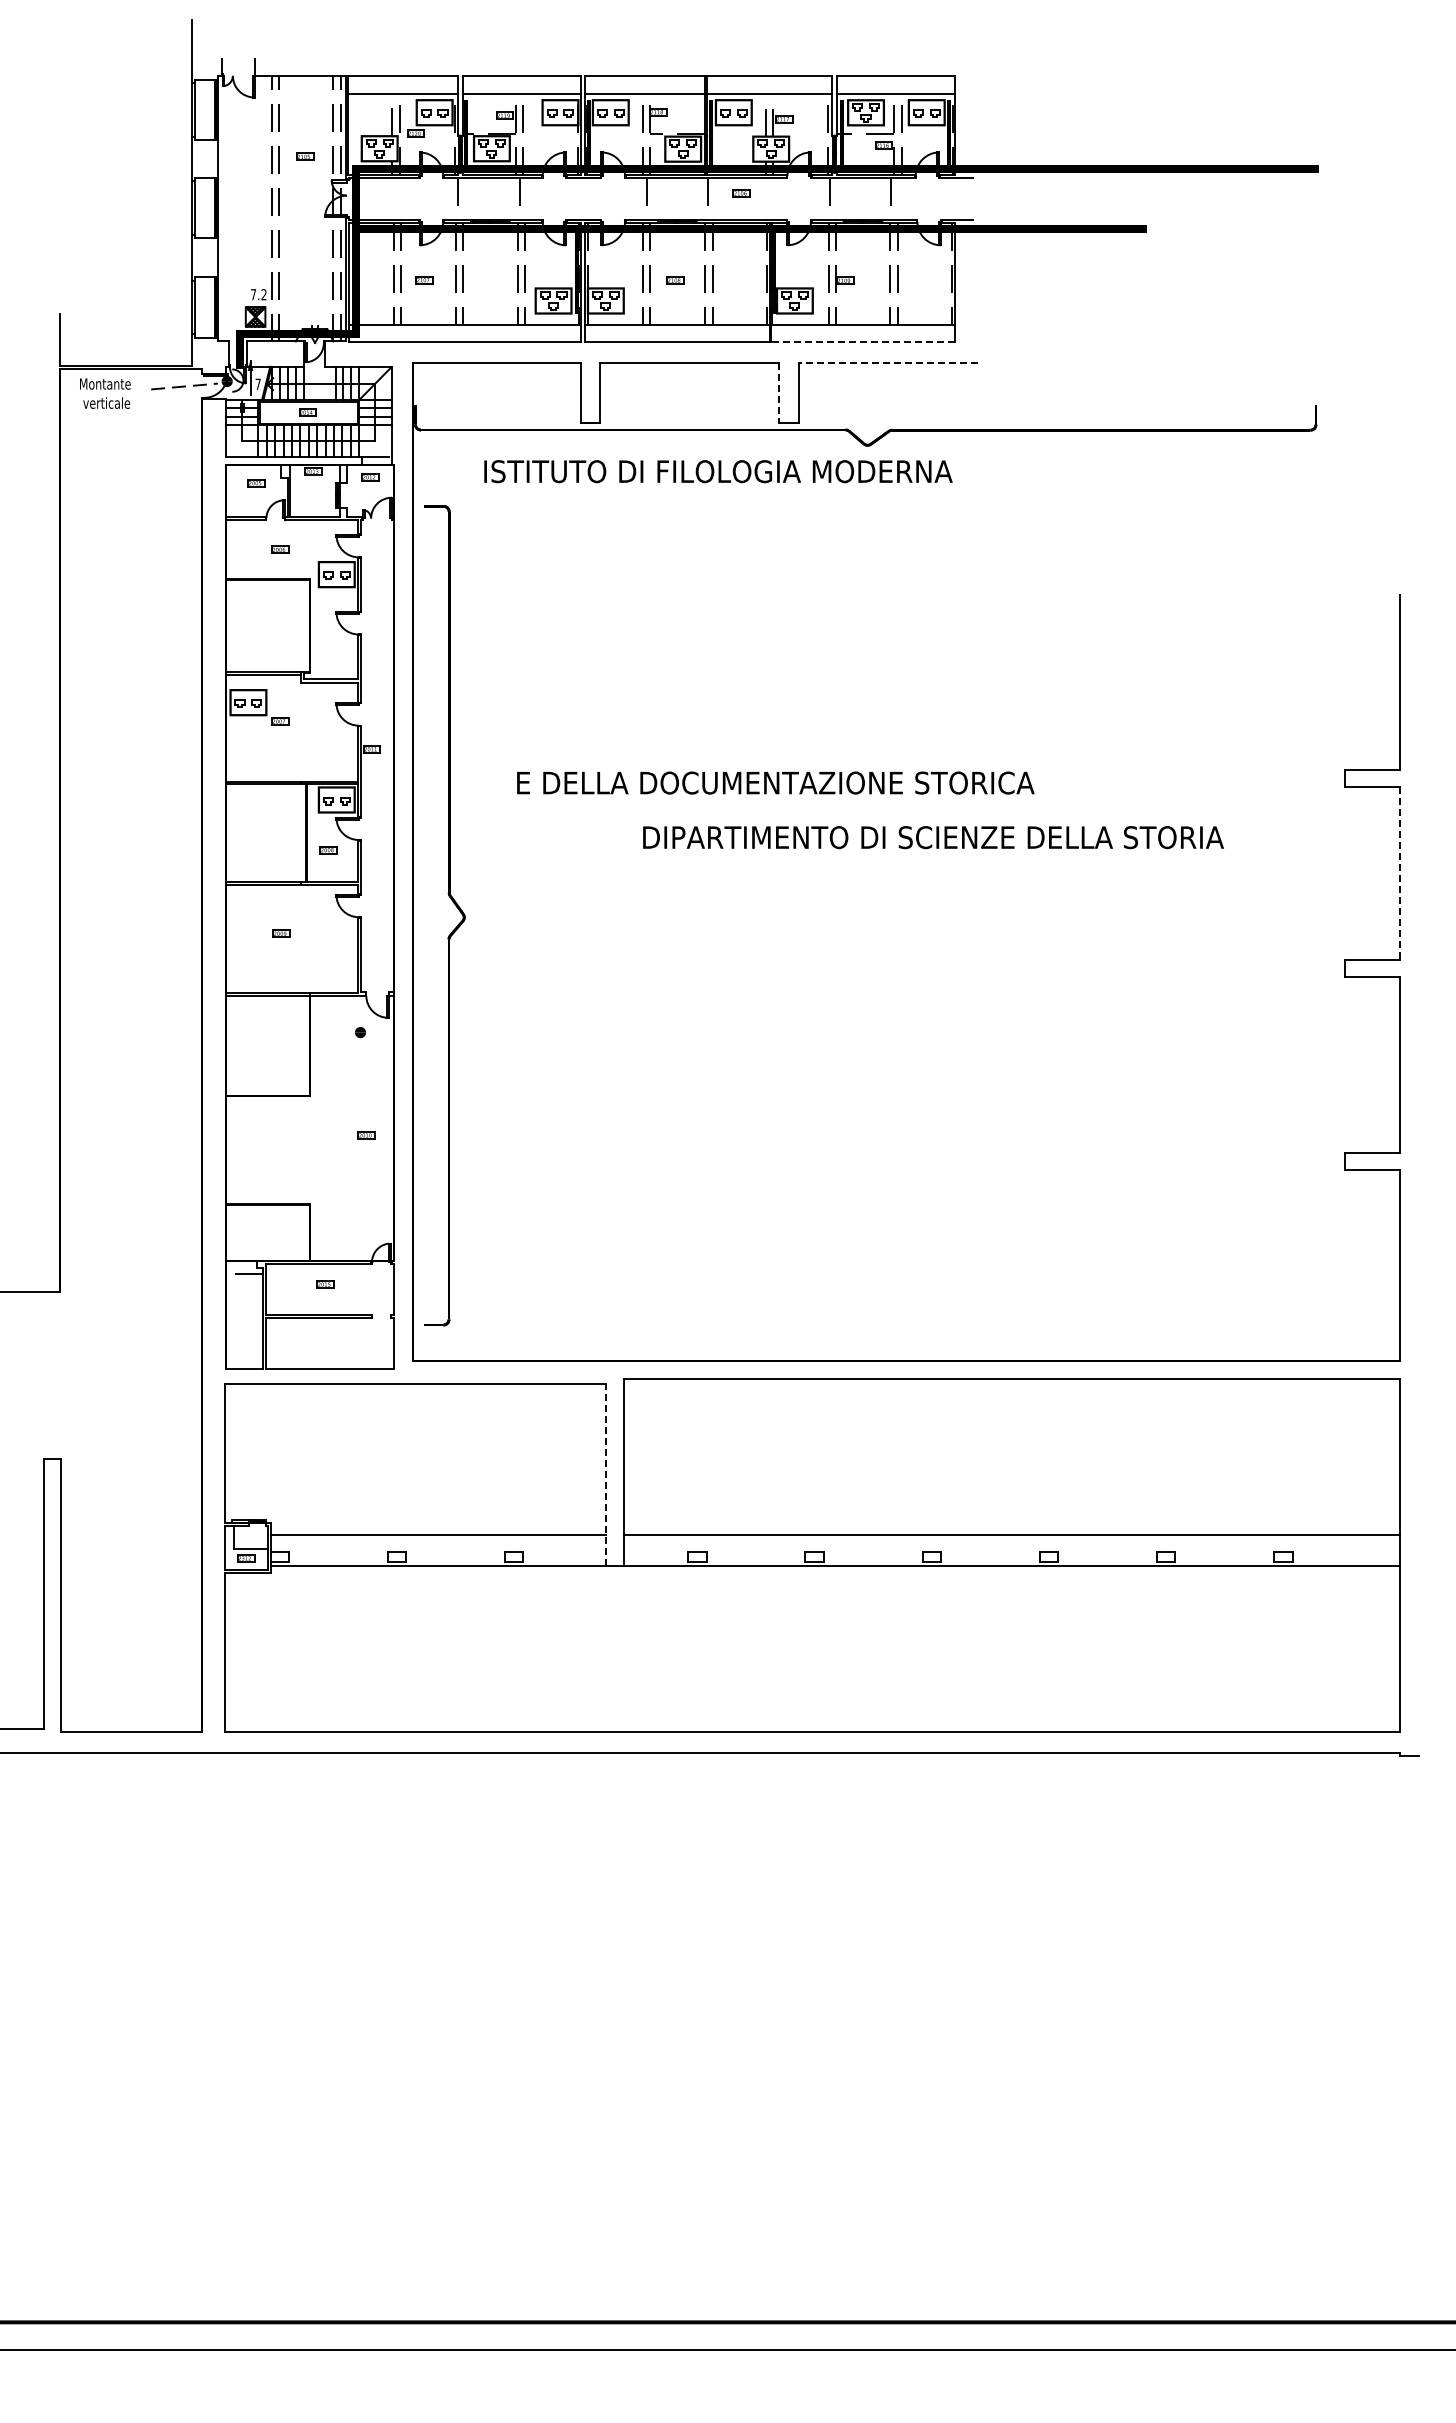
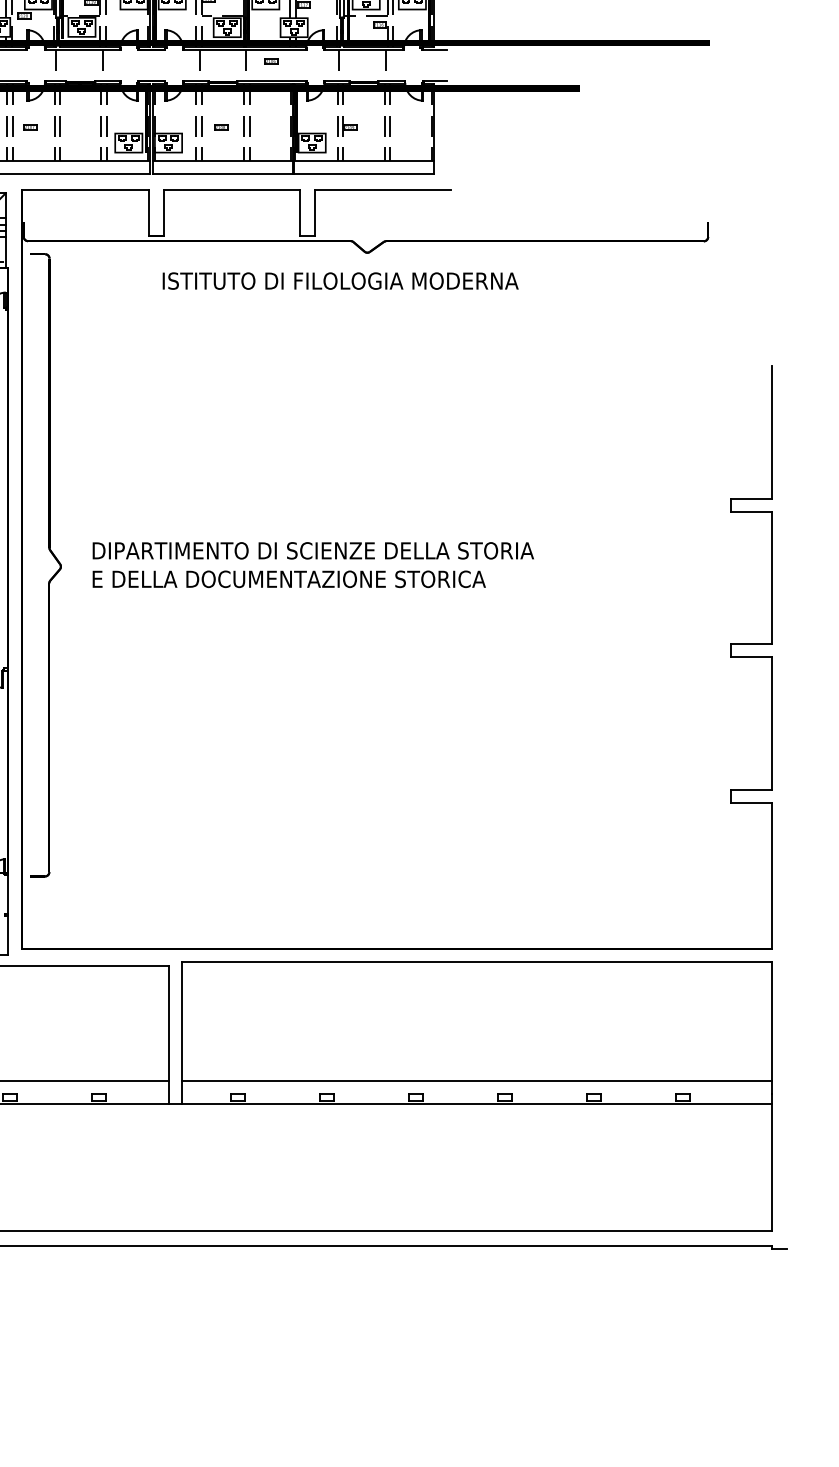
line: (862, 341) -> (363, 173), dashed -> solid
line: (887, 363) -> (382, 190), dashed -> solid
line: (779, 393) -> (300, 213), dashed -> solid
text: (718, 471) -> (340, 281), moved
text: (775, 782) -> (289, 578), moved
text: (933, 837) -> (313, 550), moved
line: (1400, 873) -> (772, 578), dashed -> solid
part: (455, 906) -> (54, 558), moved
line: (606, 1475) -> (169, 1035), dashed -> solid

